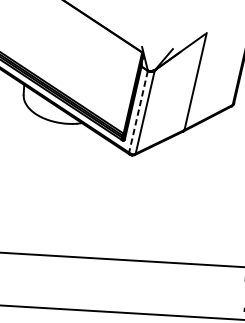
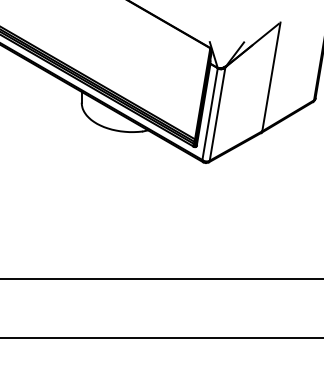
line: (138, 112) -> (210, 114), dashed -> solid

